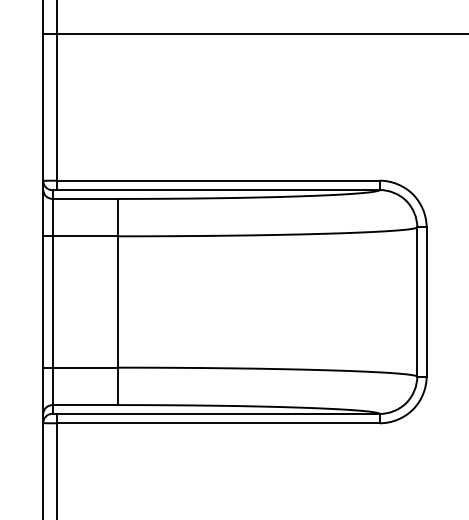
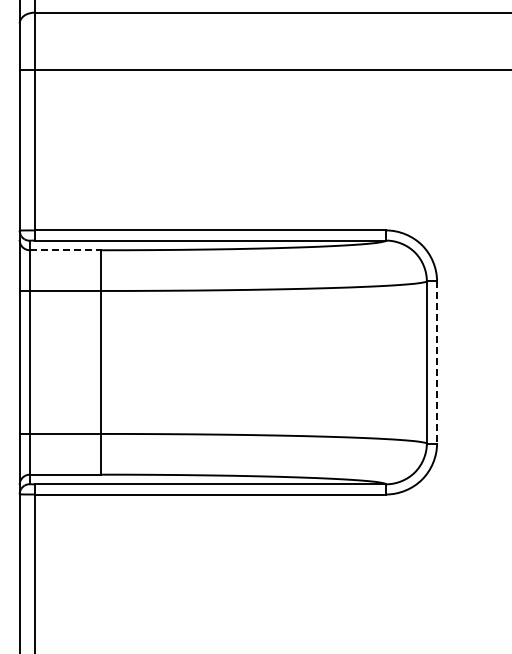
line: (85, 199) -> (65, 250), solid -> dashed
line: (427, 302) -> (437, 362), solid -> dashed

